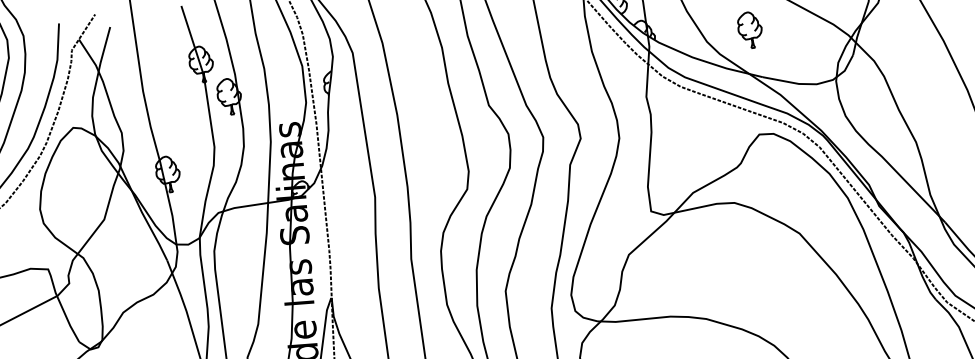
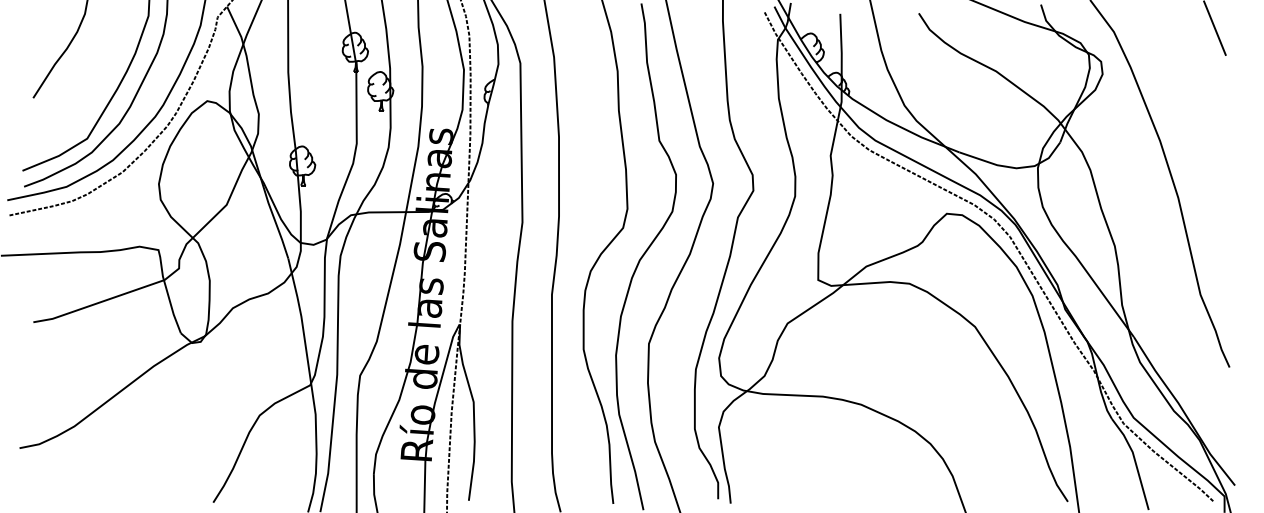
part: (749, 30) -> (952, 99), removed

